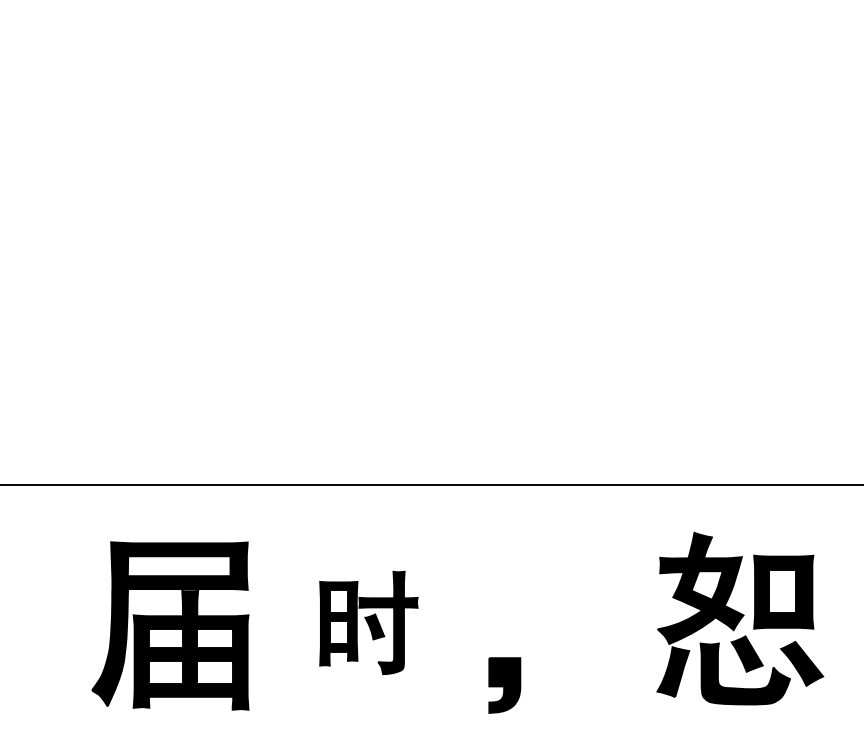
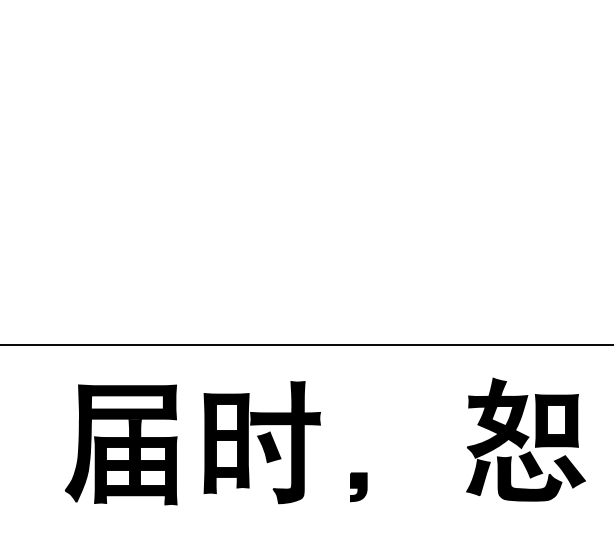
part: (367, 622) -> (261, 442), size x1.67
part: (504, 685) -> (358, 487), size x0.71

